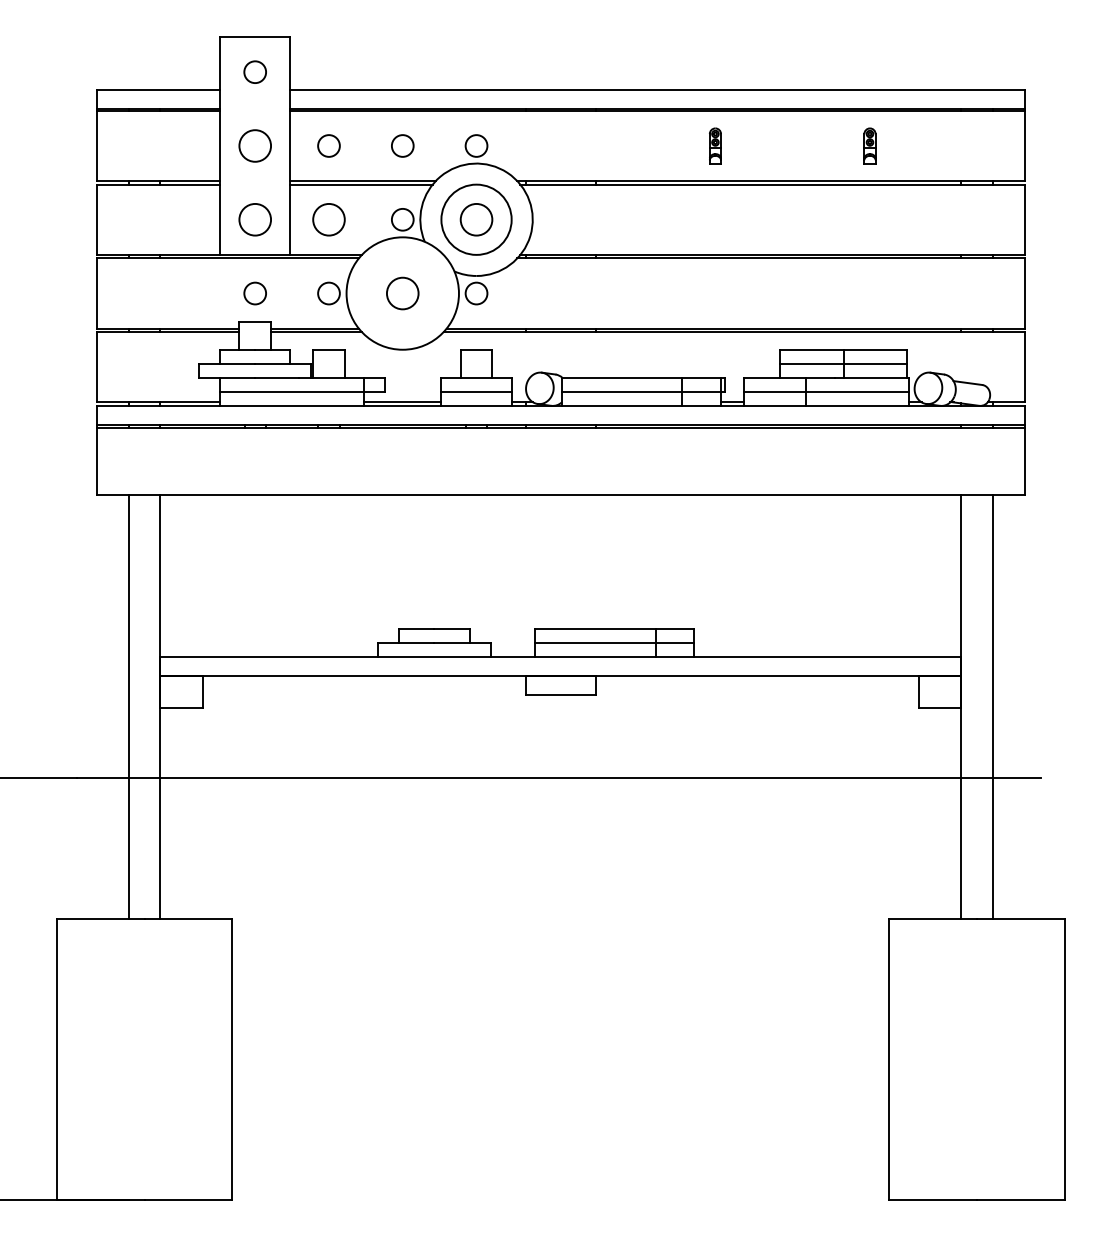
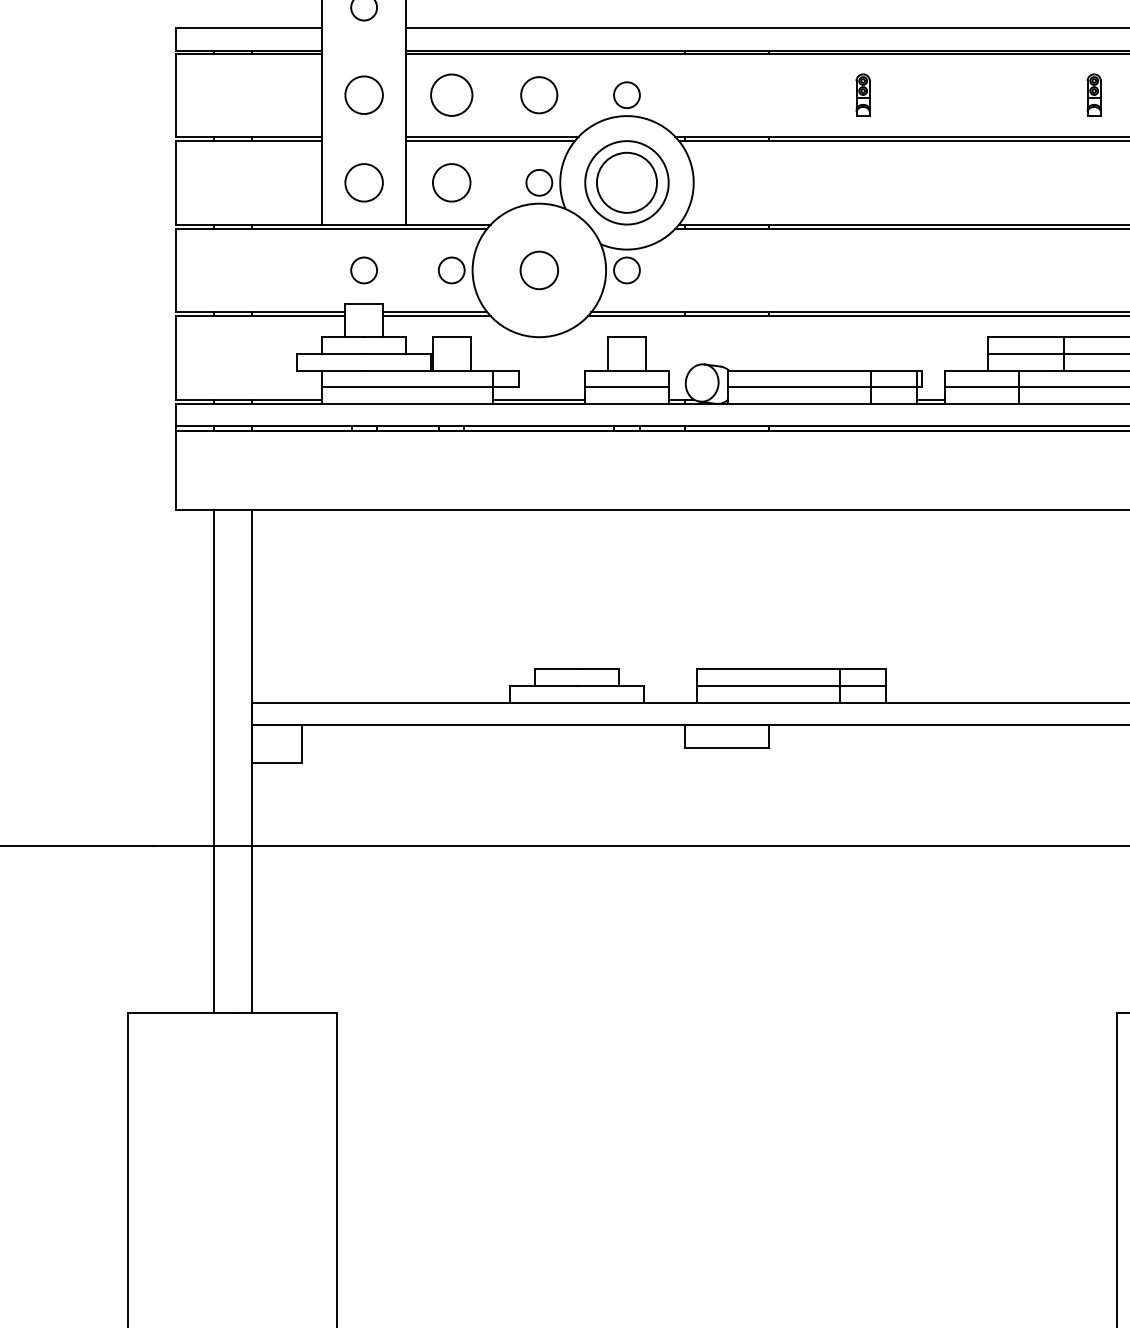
circle: (328, 145) -> (451, 94), size x1.6
circle: (402, 145) -> (539, 94), size x1.4
part: (715, 145) -> (863, 94), moved
circle: (476, 219) -> (626, 182), size x1.6

